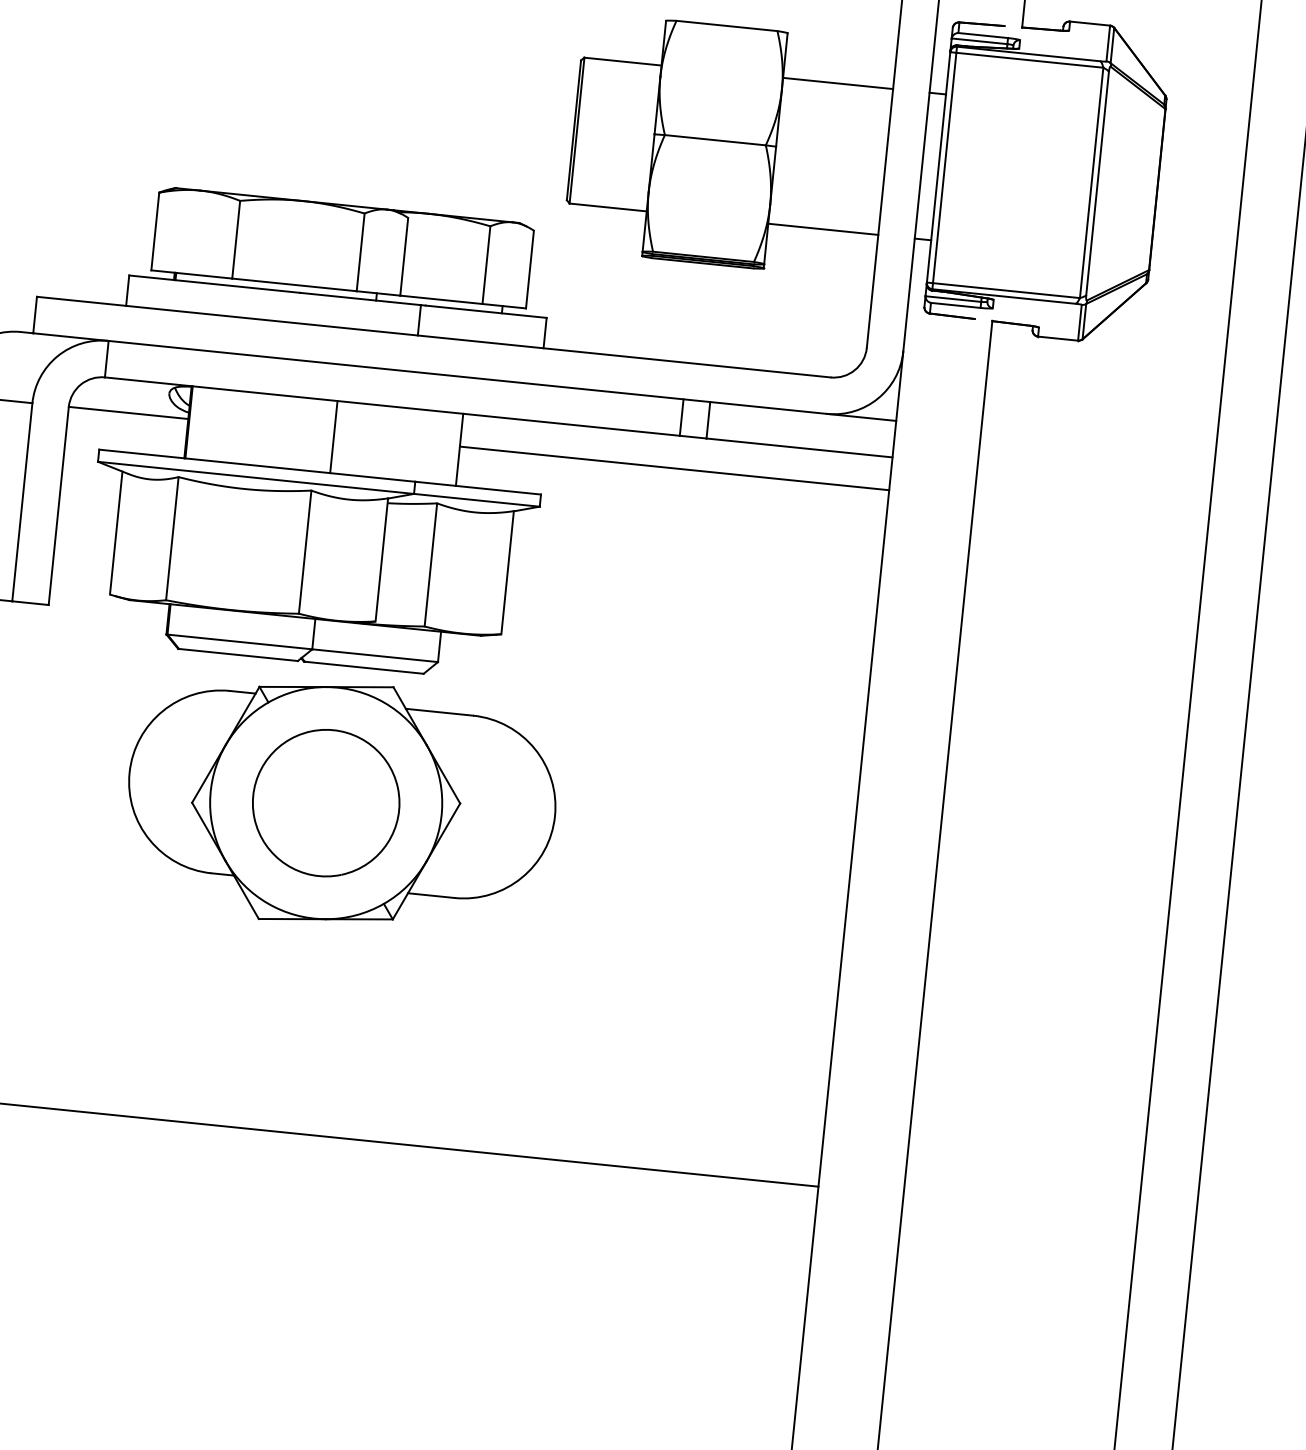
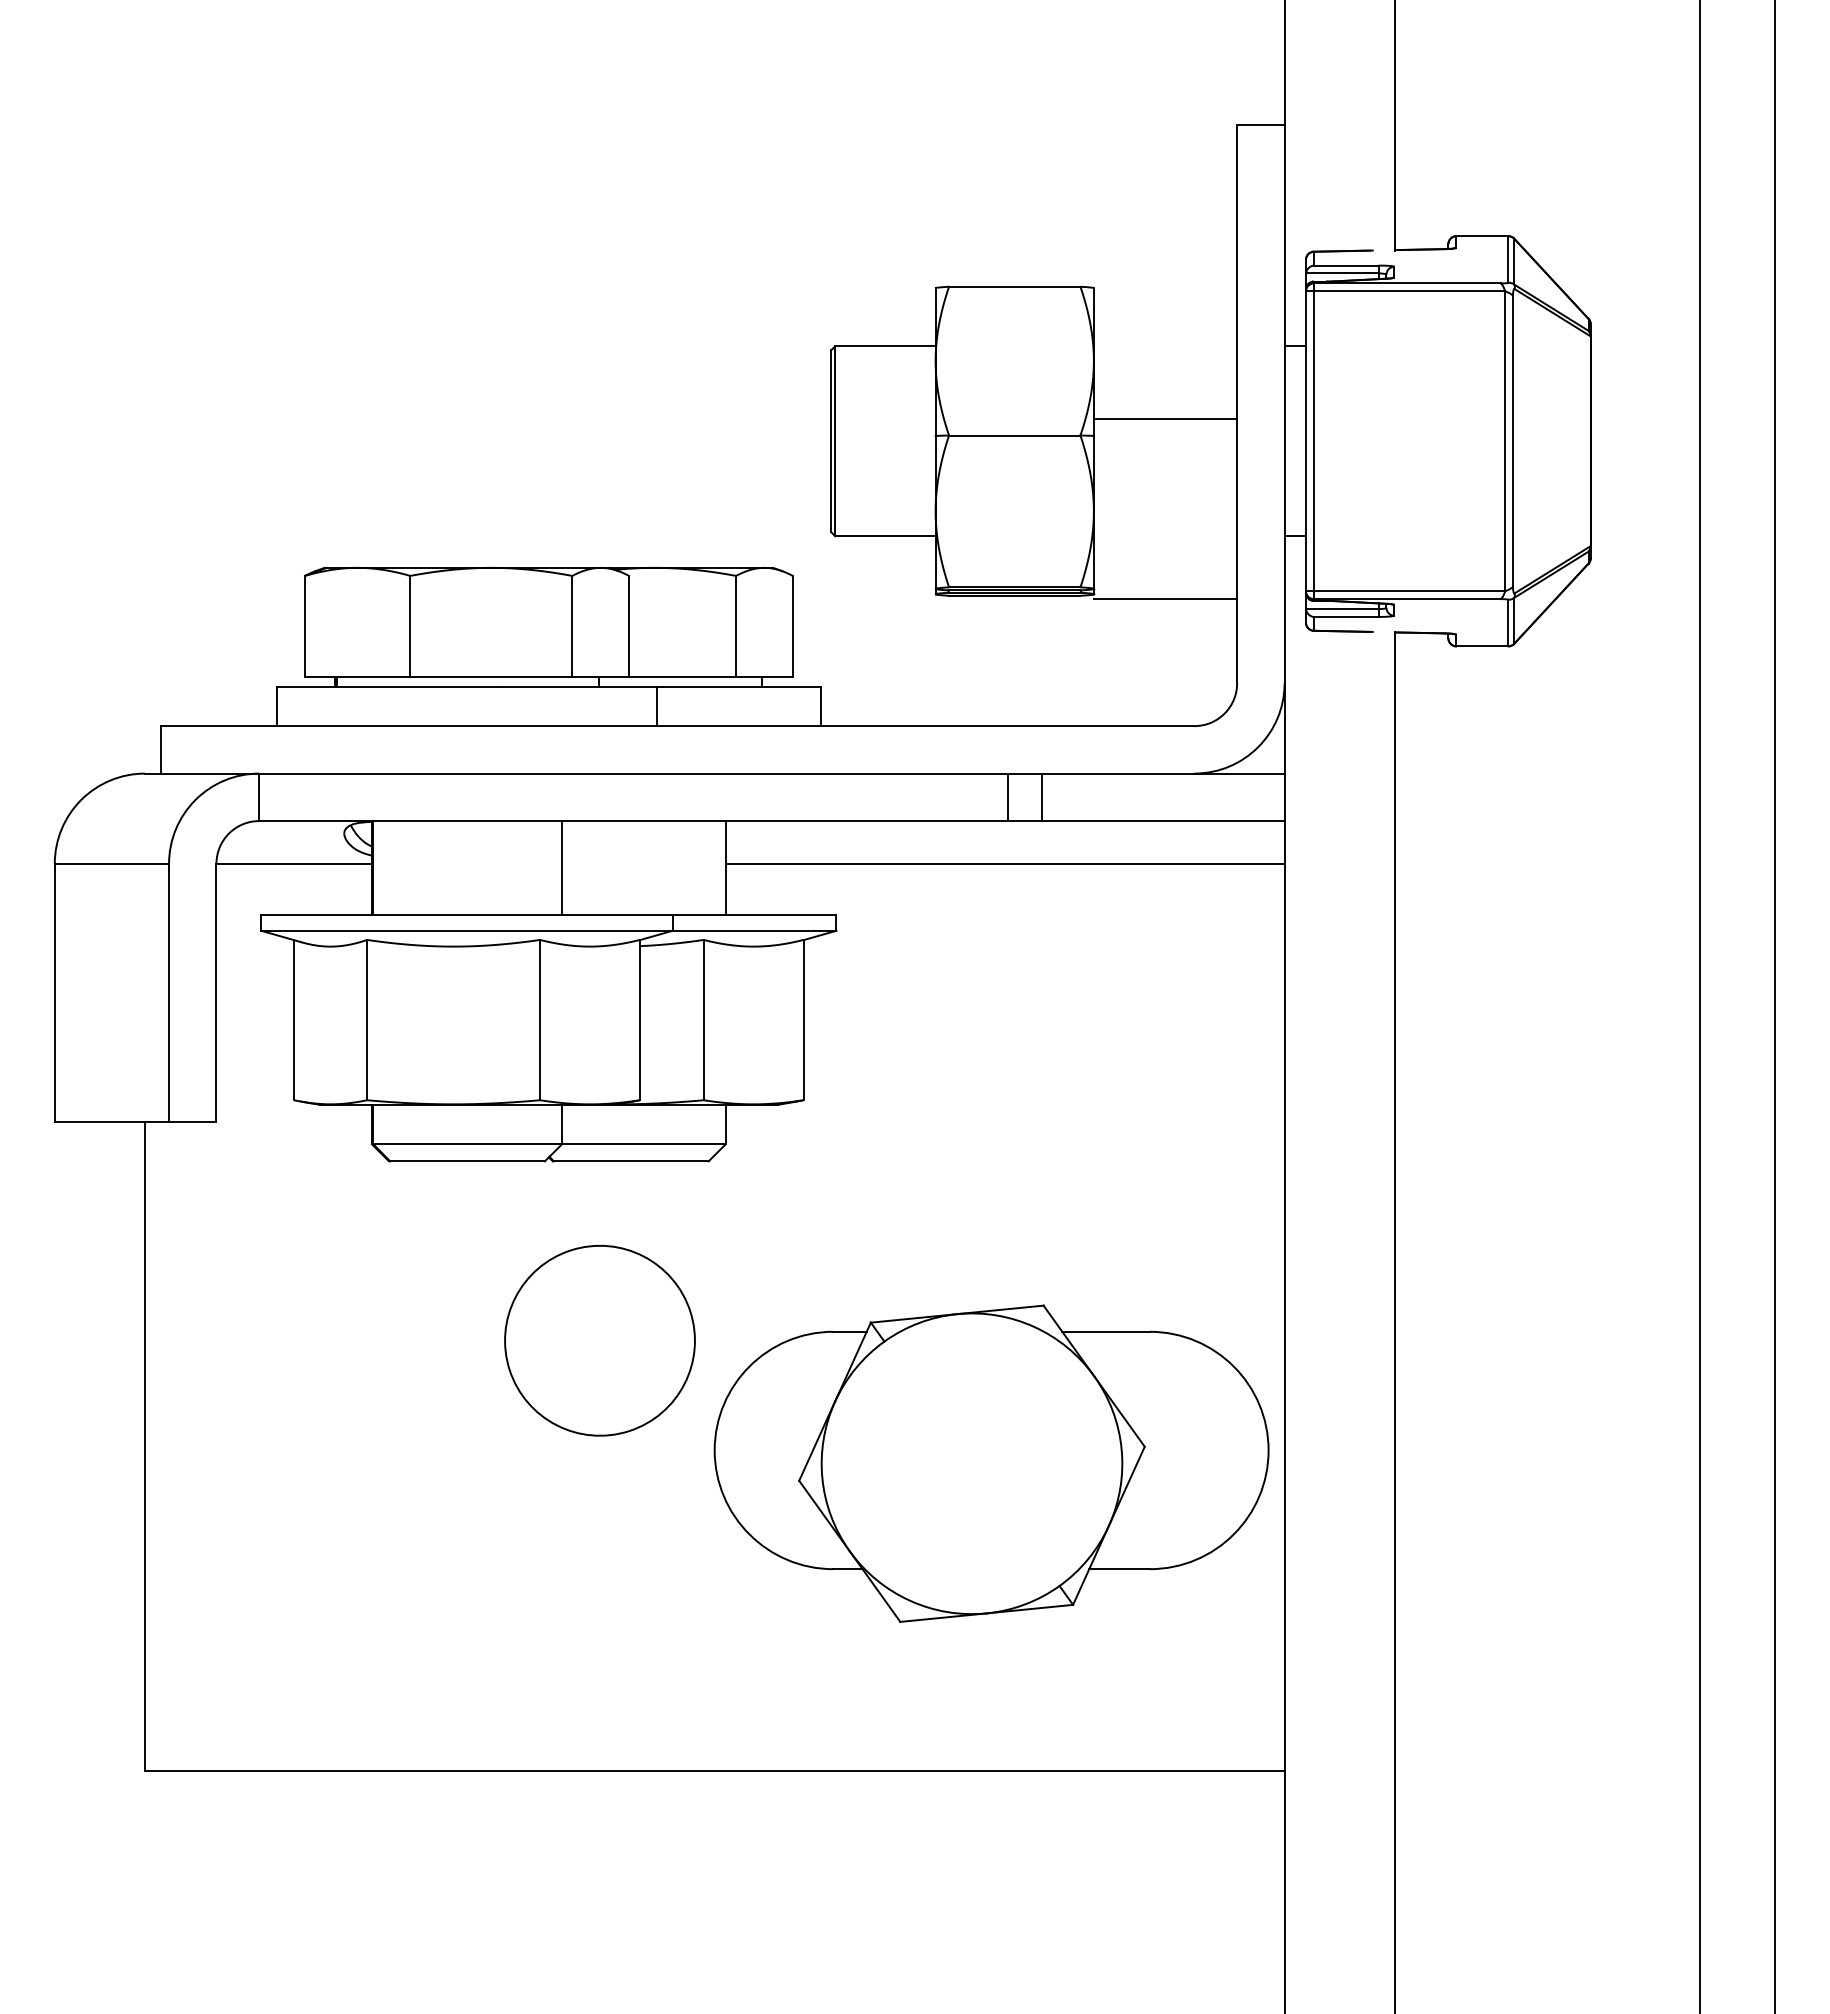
line: (838, 83) -> (1165, 419), moved
line: (823, 229) -> (1165, 599), moved
part: (341, 804) -> (991, 1463), moved

